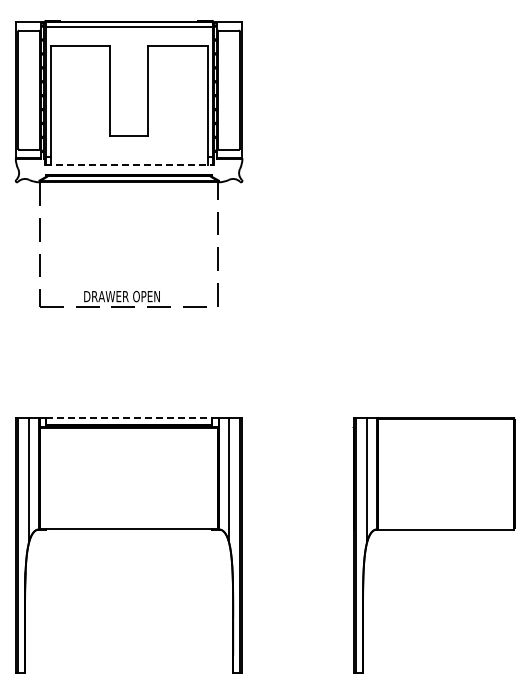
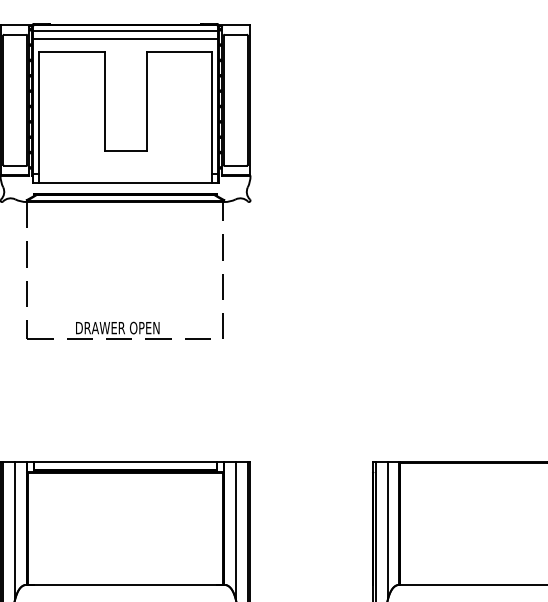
line: (128, 34) -> (124, 39), added
line: (129, 164) -> (125, 182), dashed -> solid
line: (129, 418) -> (125, 462), dashed -> solid

